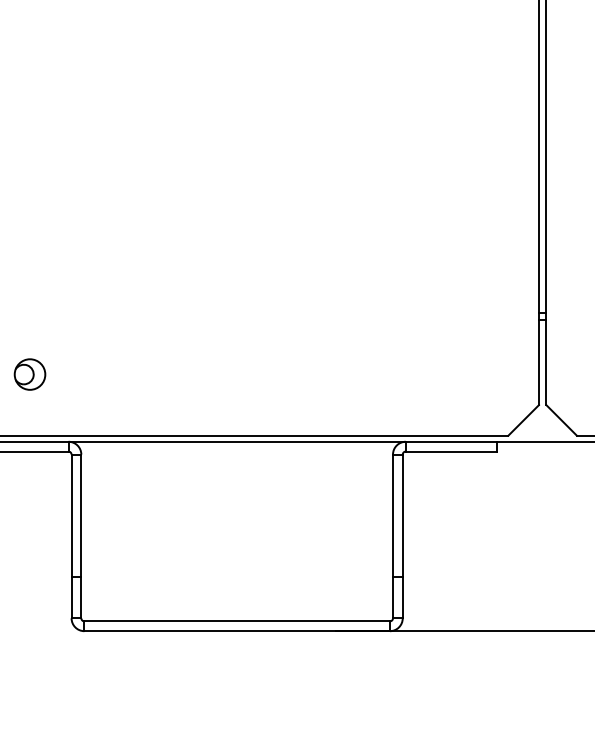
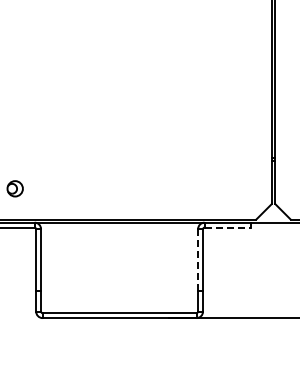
line: (453, 451) -> (228, 227), solid -> dashed
line: (393, 514) -> (198, 259), solid -> dashed

